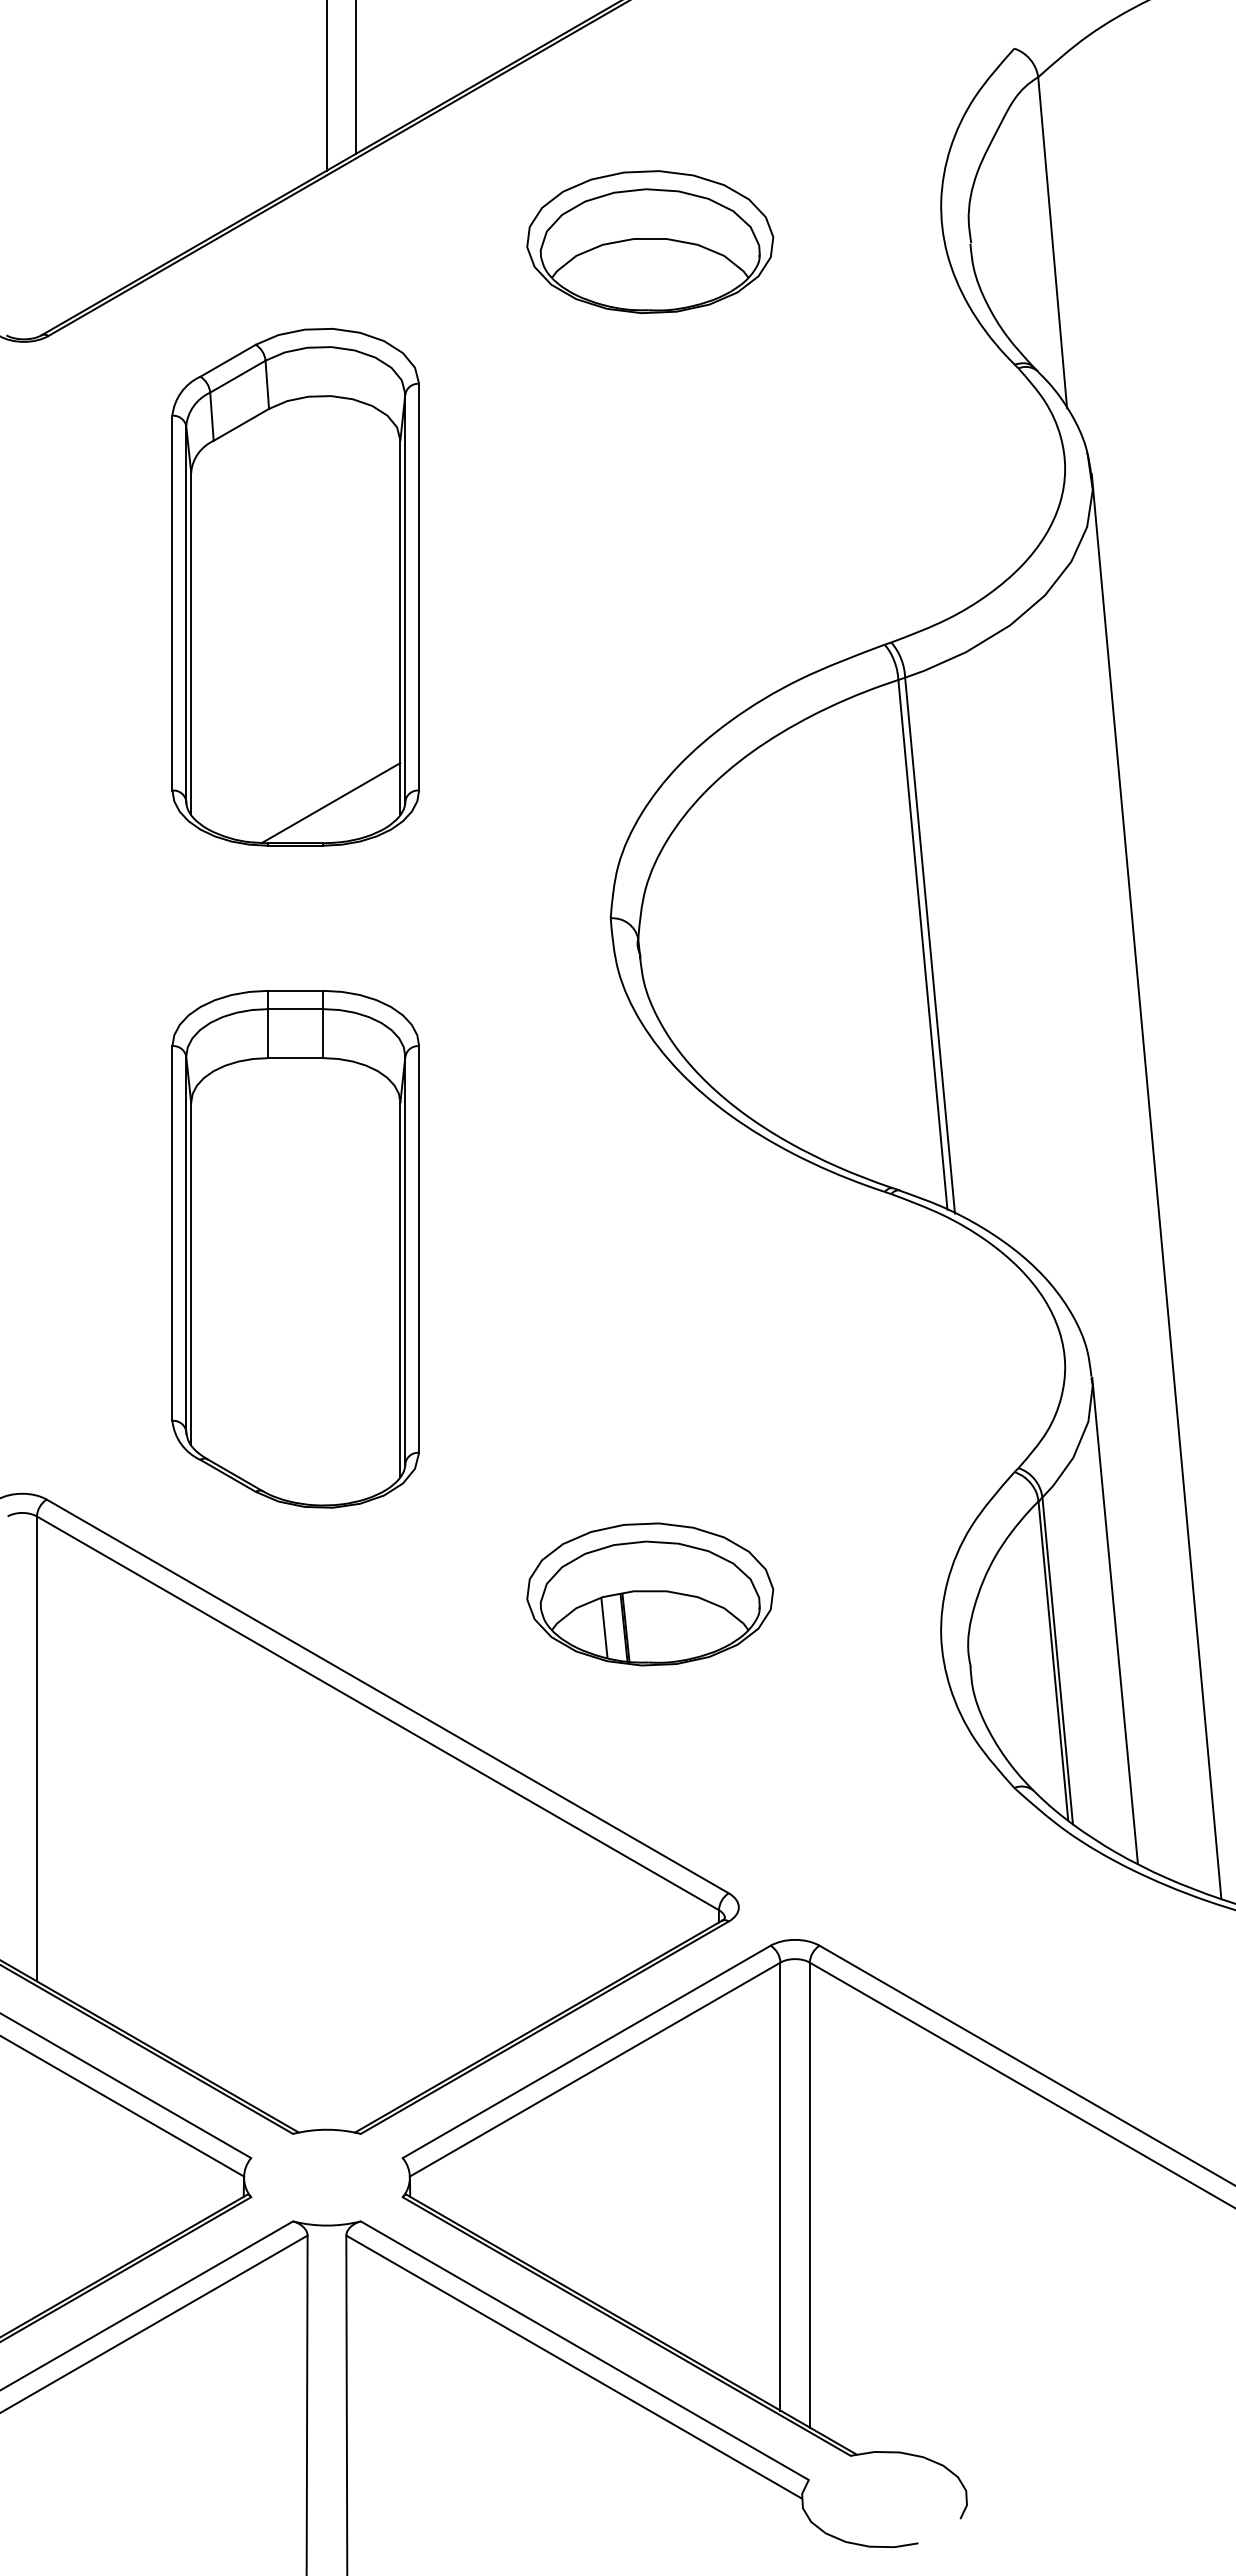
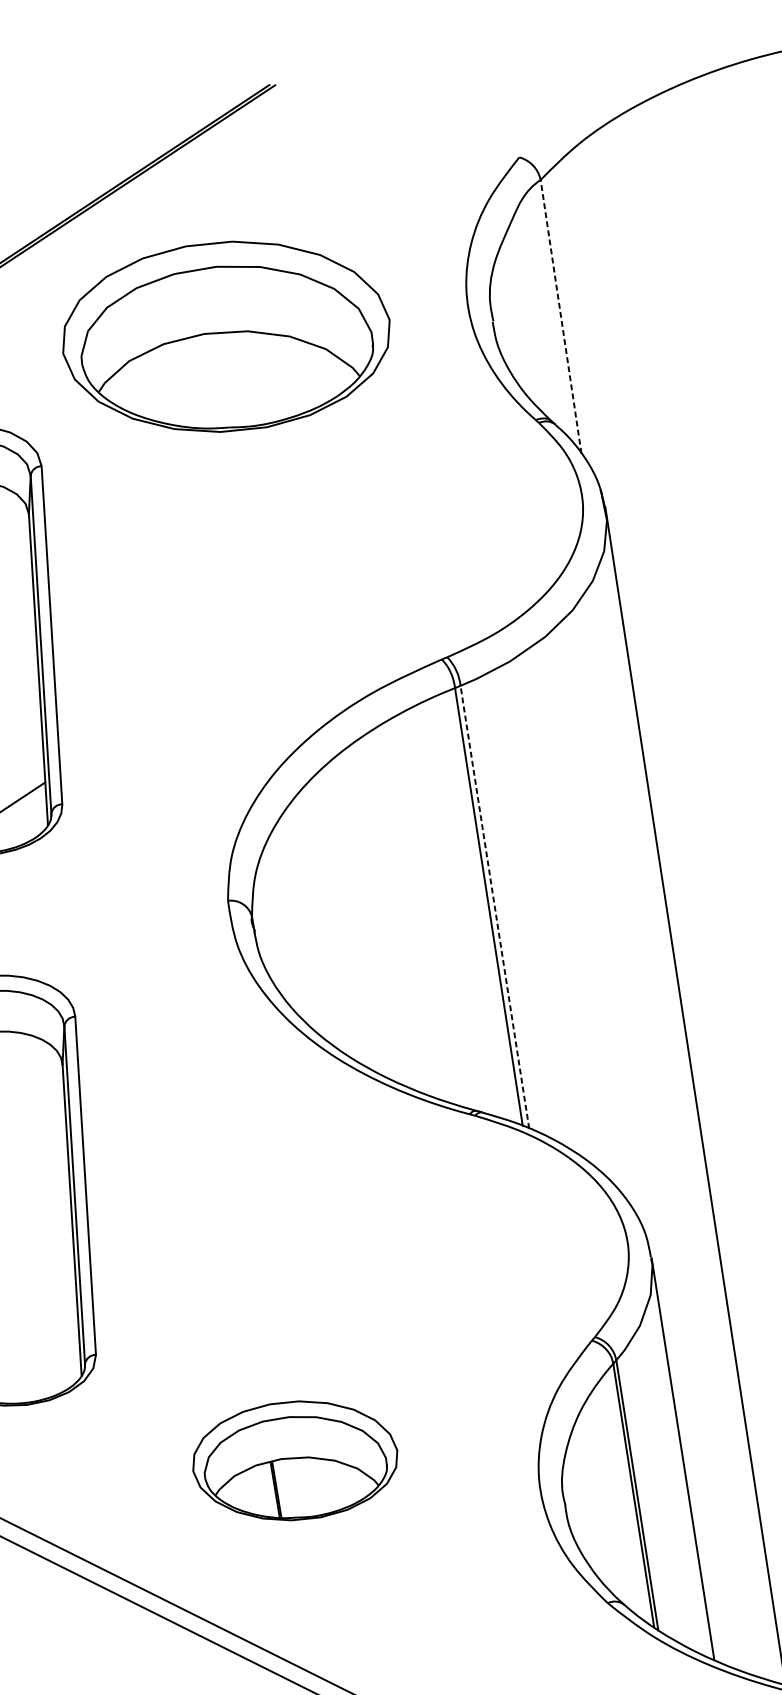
part: (650, 241) -> (226, 336), size x1.6
line: (1052, 242) -> (560, 316), solid -> dashed
line: (930, 945) -> (495, 907), solid -> dashed
line: (604, 1628) -> (258, 1491), removed

